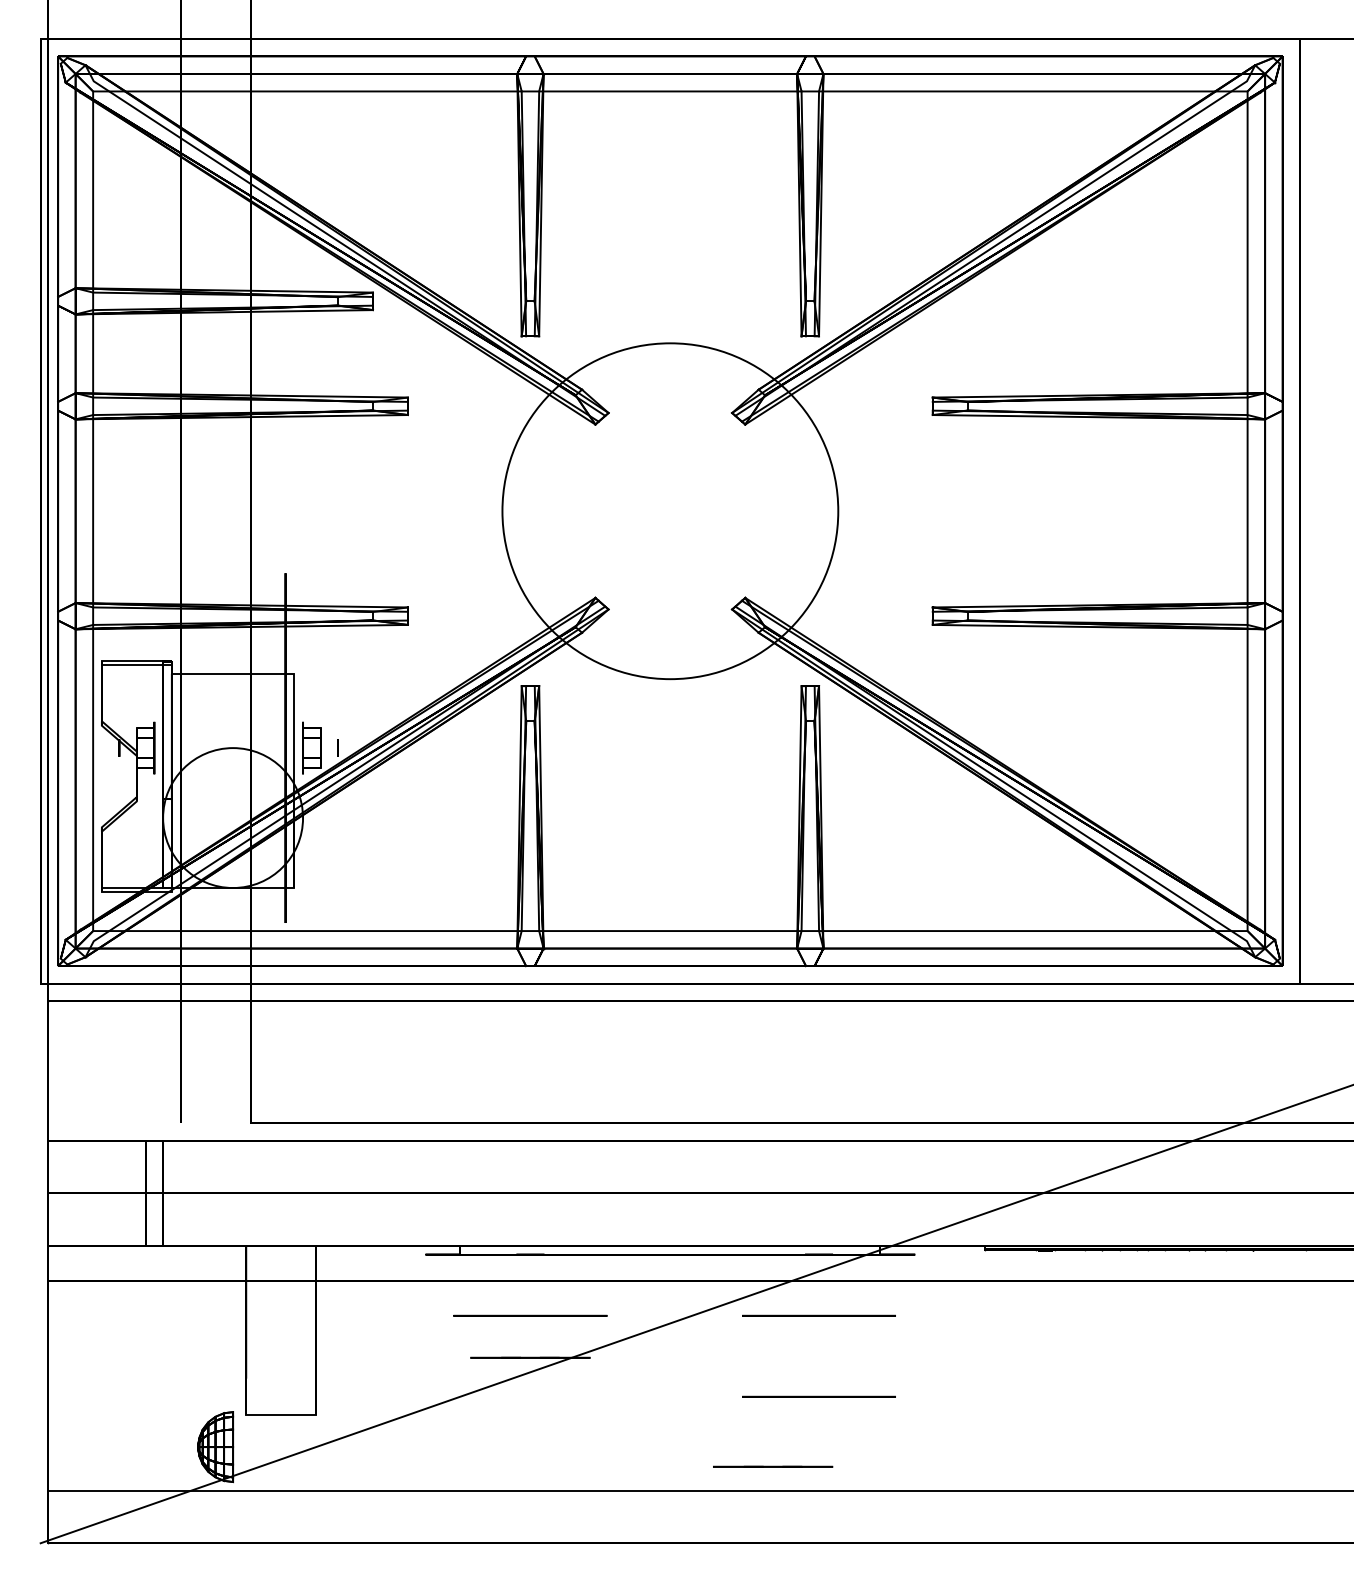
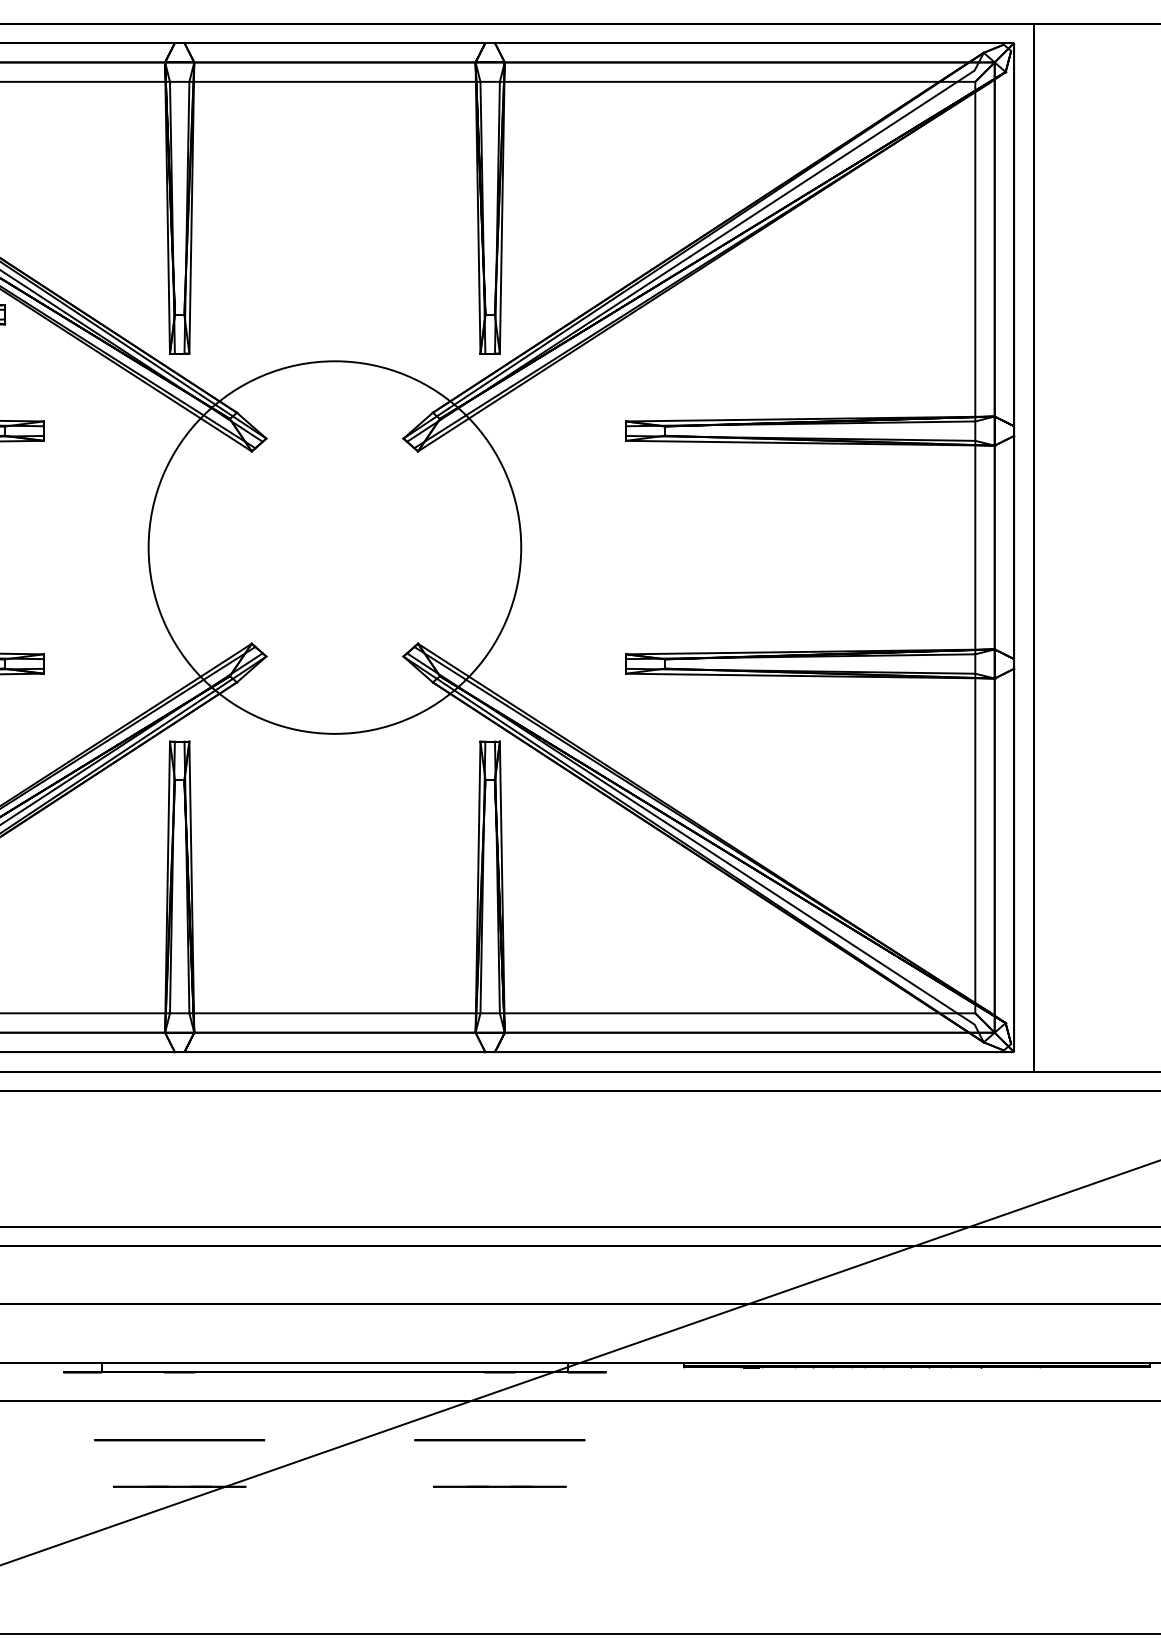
circle: (818, 1396) -> (499, 1529), removed
line: (773, 1466) -> (500, 1486), moved

